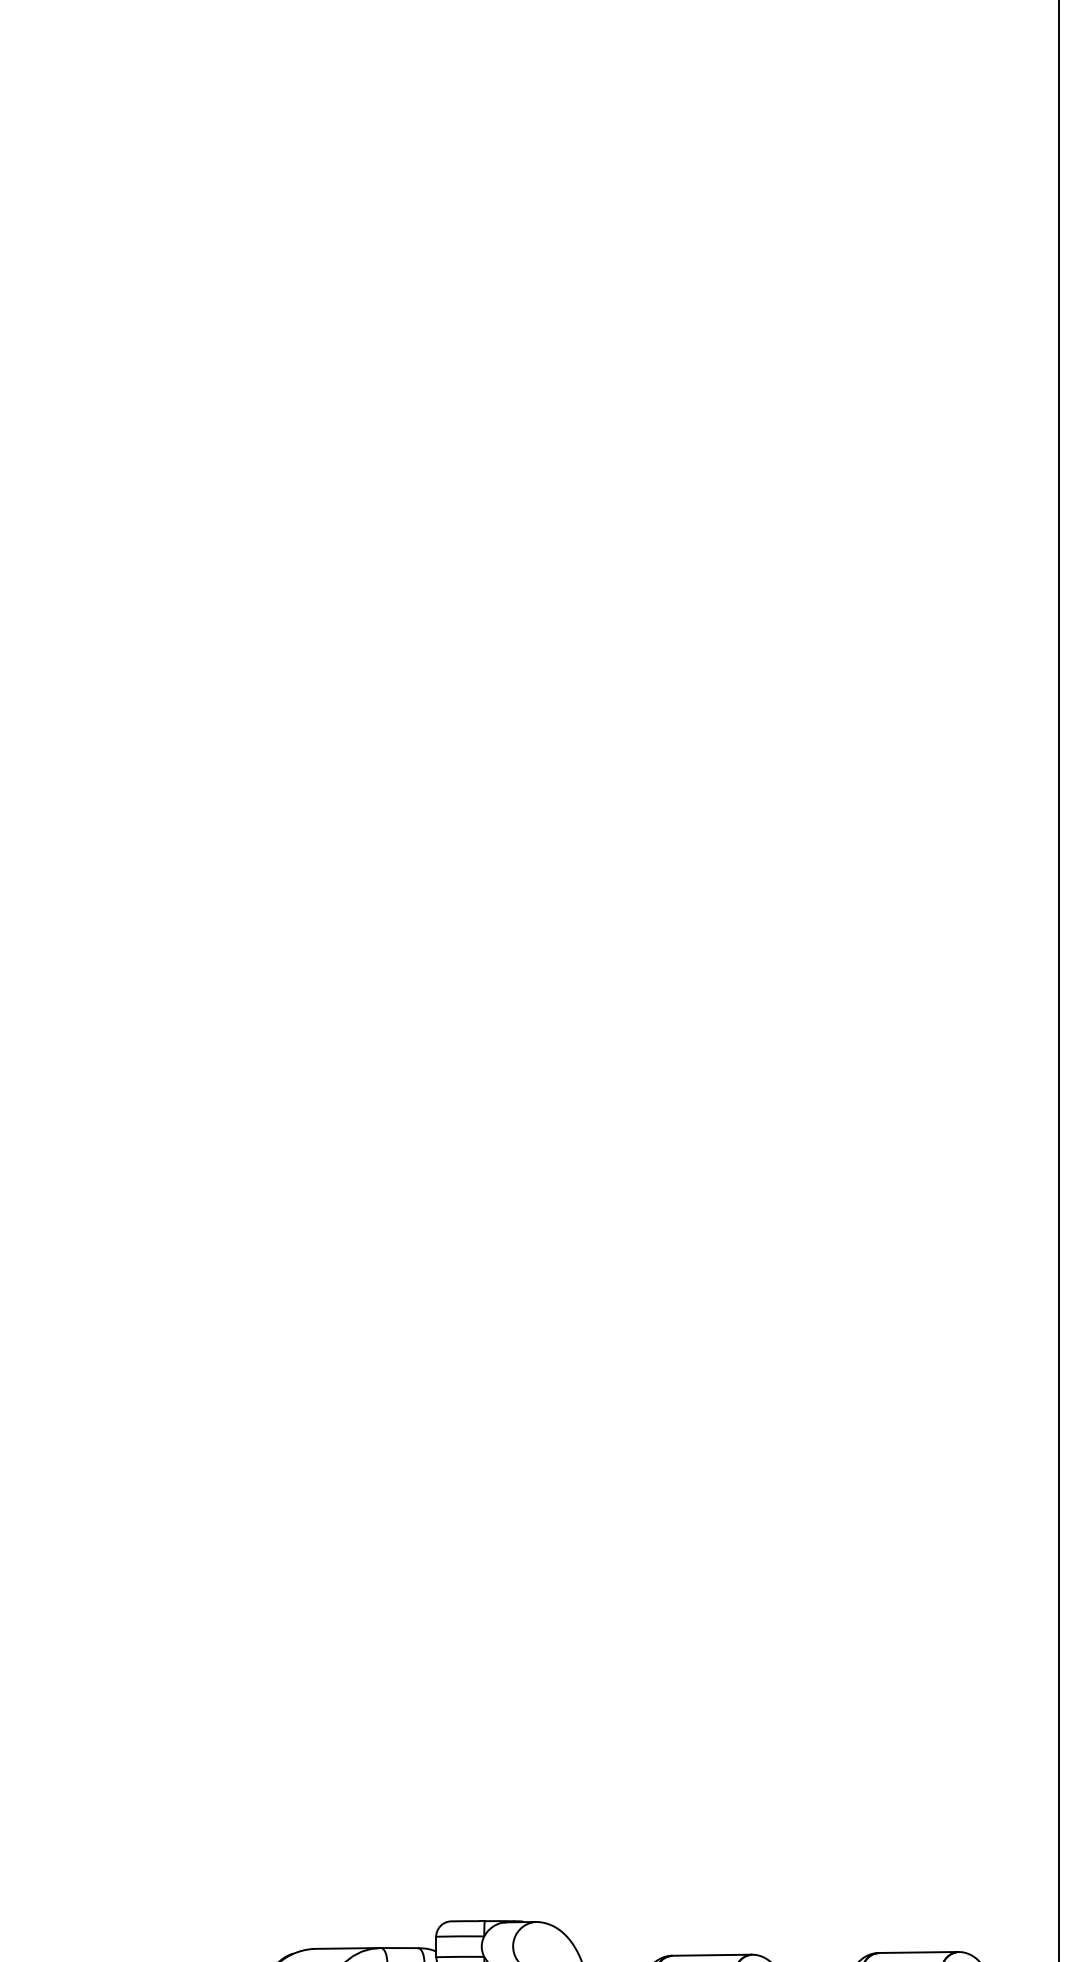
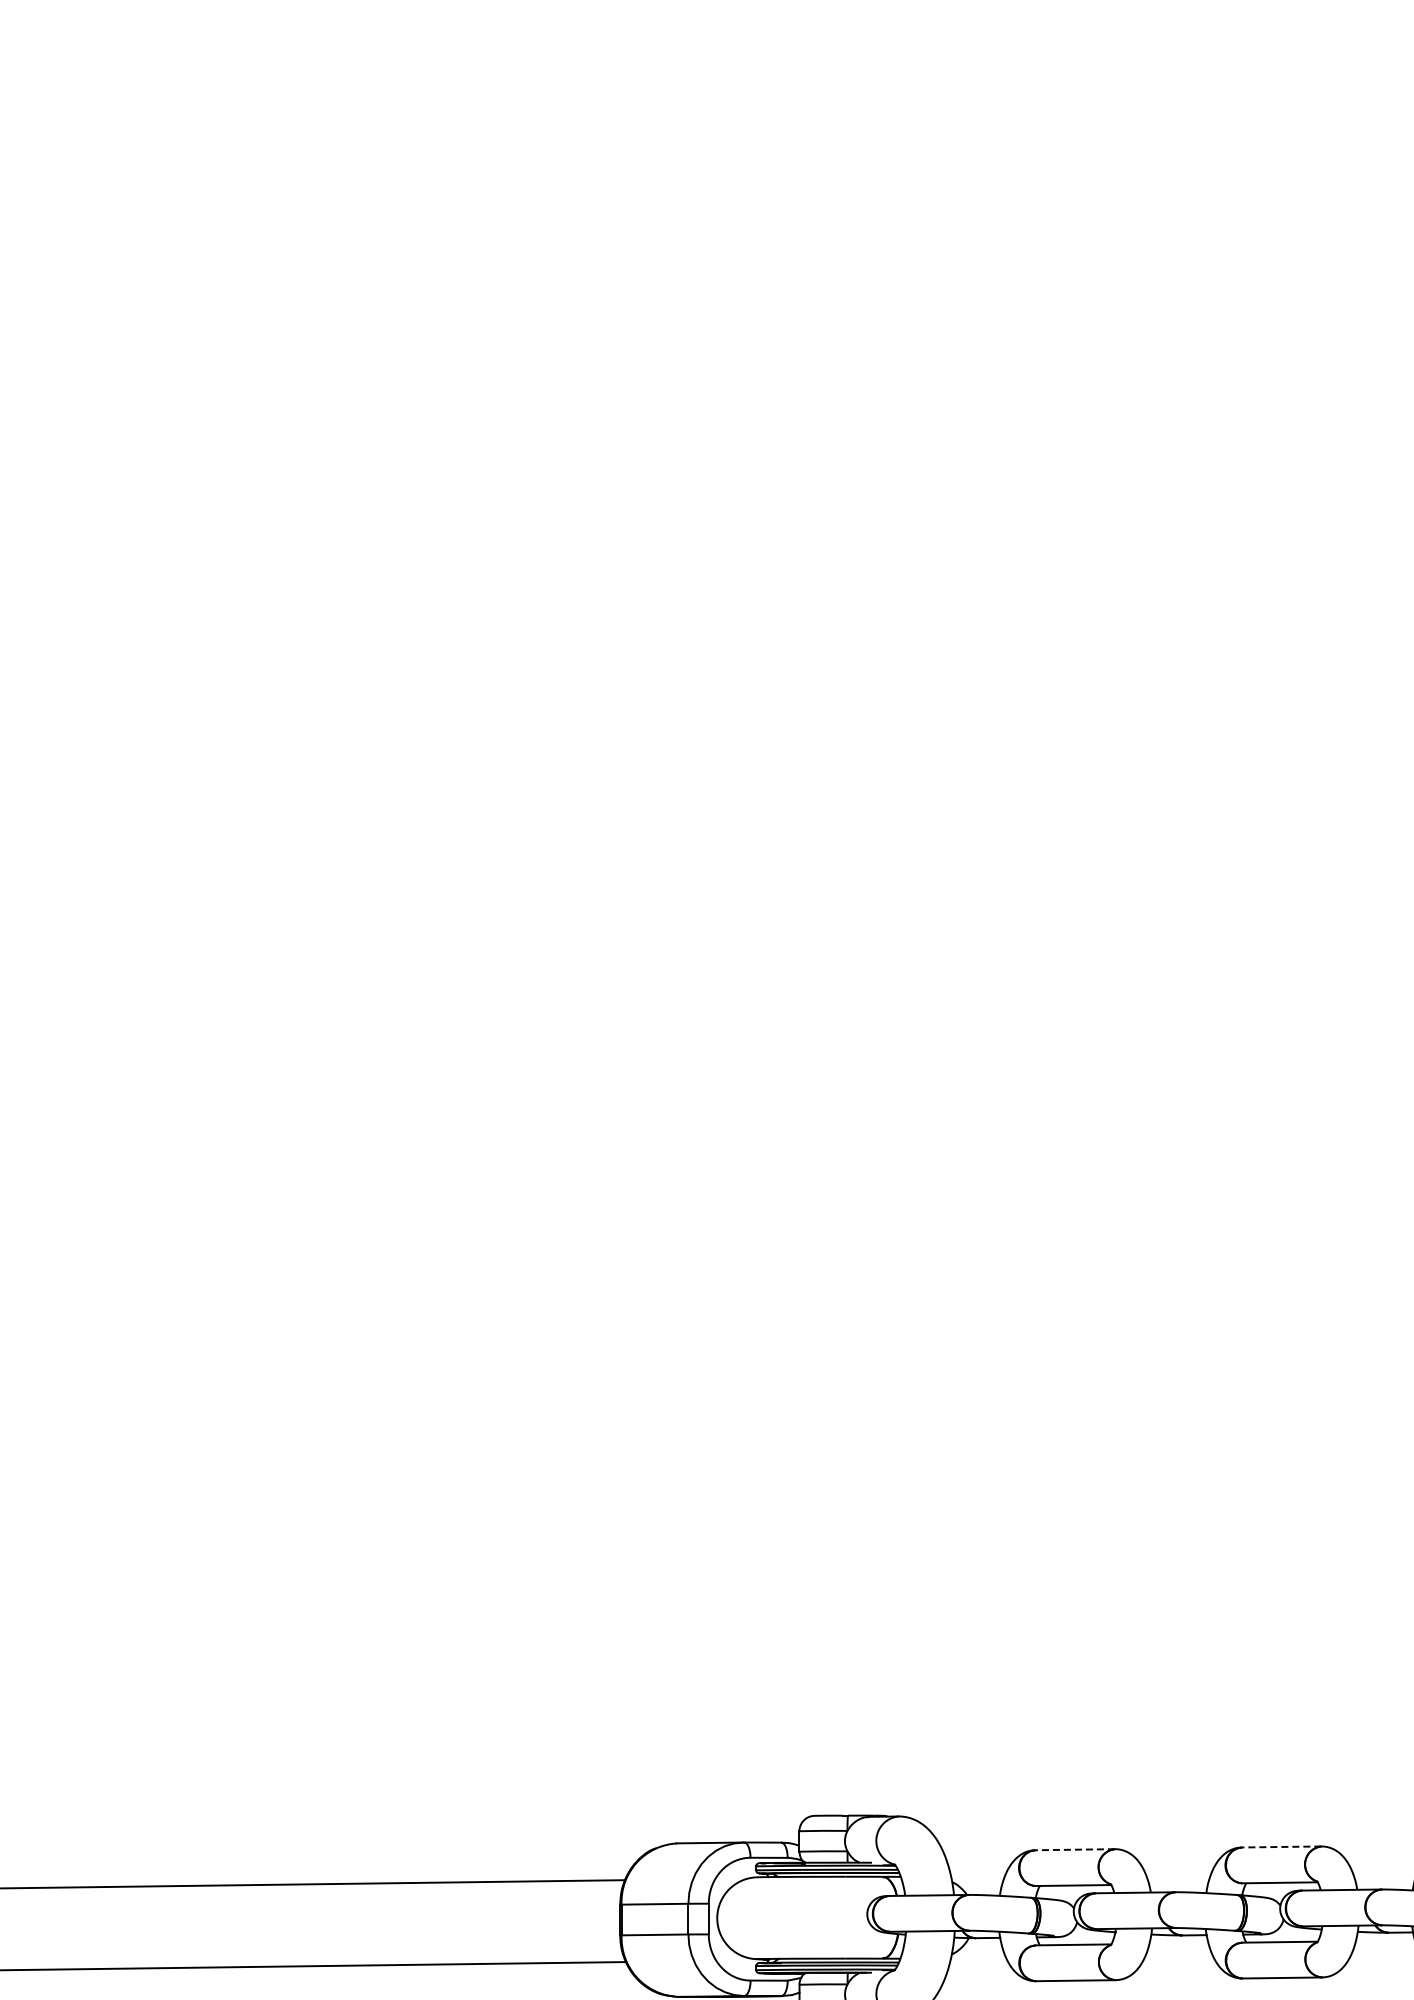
line: (918, 1952) -> (1281, 1846), solid -> dashed
line: (712, 1955) -> (1075, 1849), solid -> dashed

